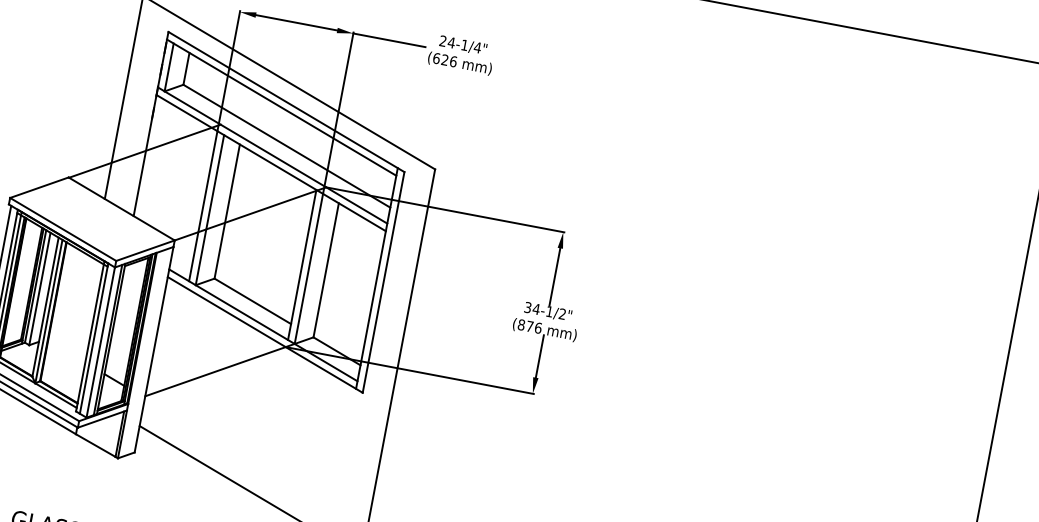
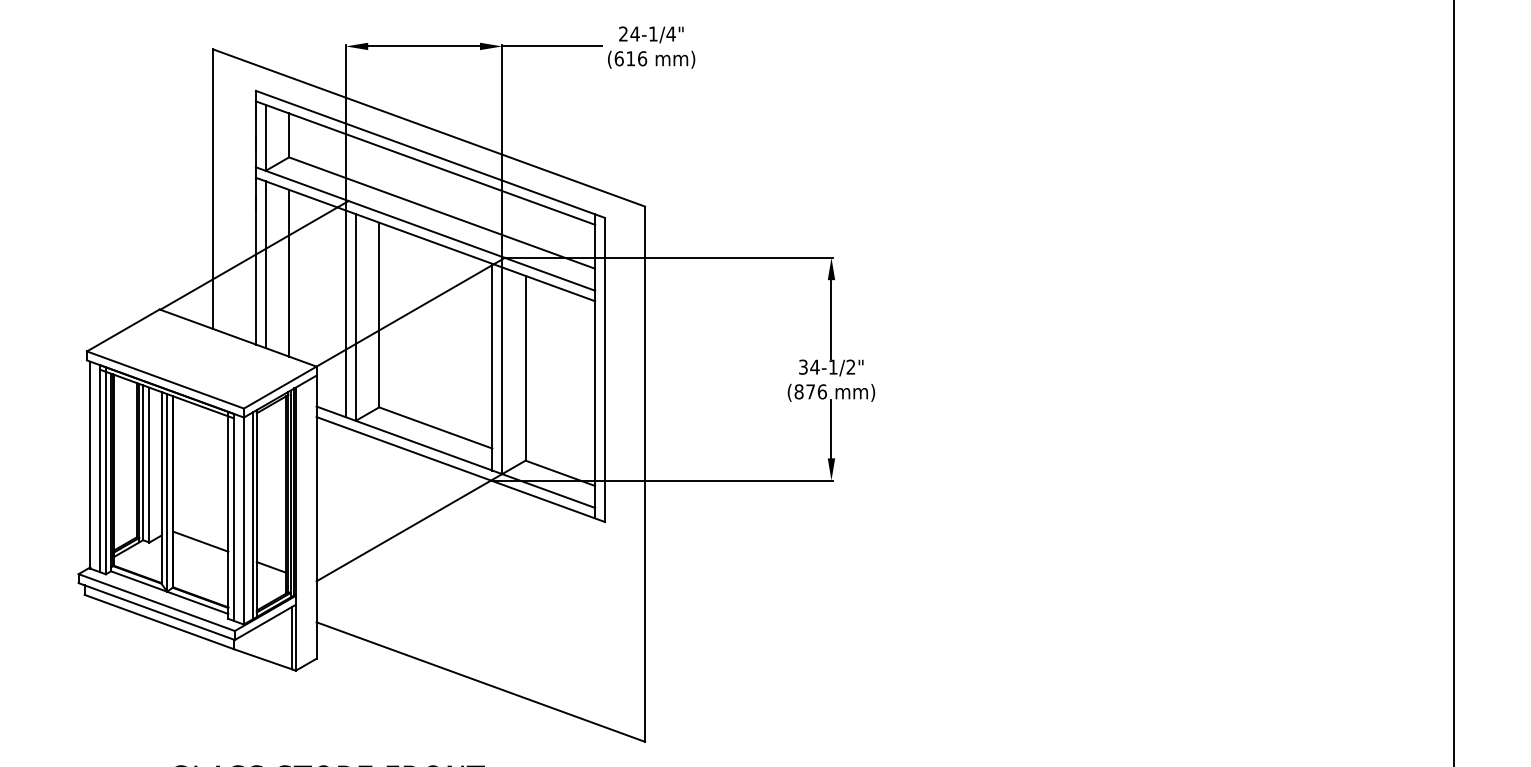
text: (444, 59) -> (630, 58), (626 -> (616
line: (151, 159) -> (265, 264), added
line: (167, 168) -> (289, 272), added
line: (66, 351) -> (200, 541), added

